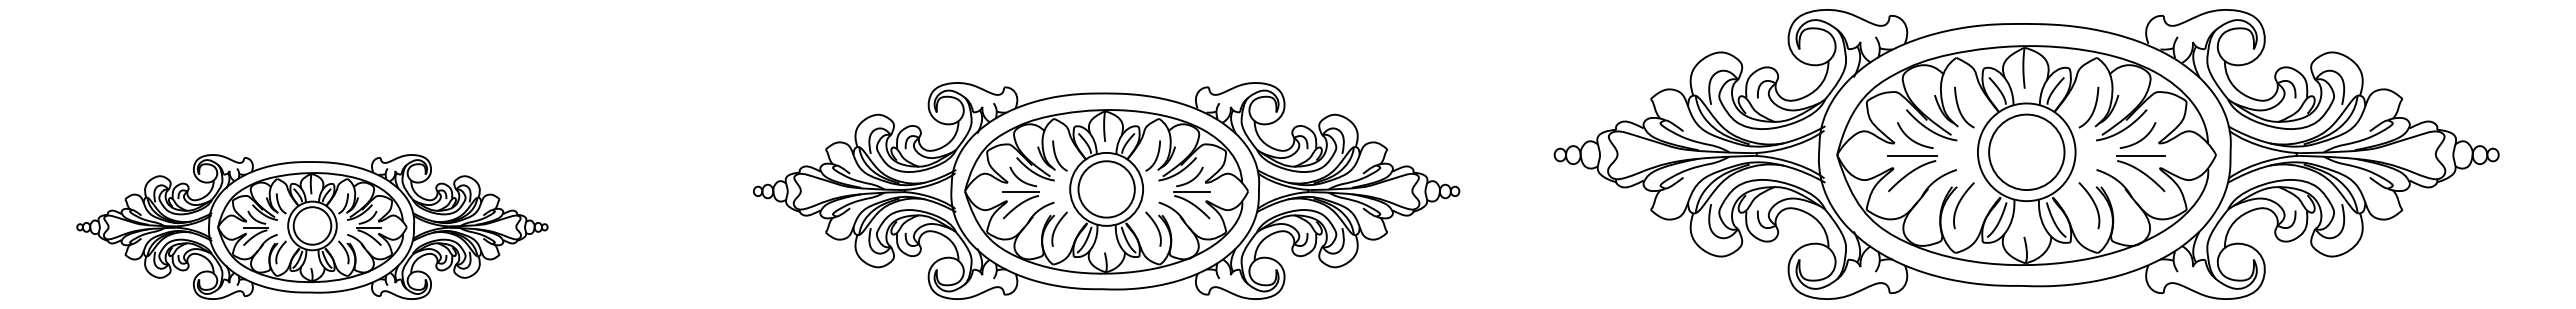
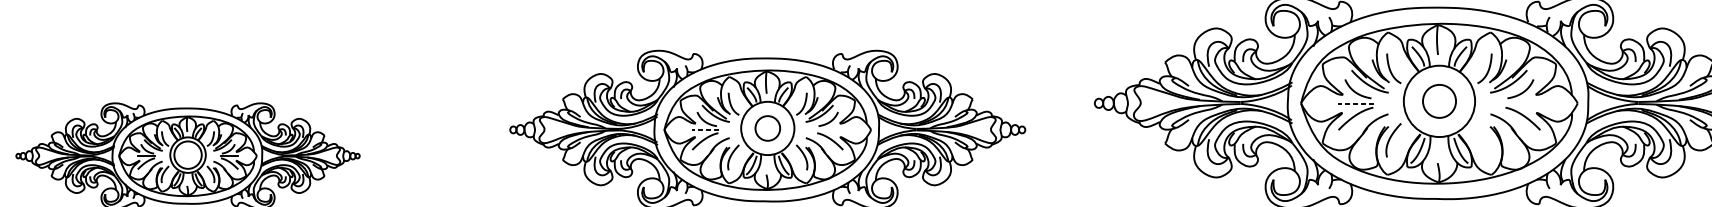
circle: (2026, 152) -> (1439, 101), size x0.6
line: (1912, 155) -> (1356, 103), solid -> dashed
line: (2140, 155) -> (1522, 103), removed
circle: (1106, 189) -> (767, 128), size x0.6
line: (1020, 191) -> (704, 129), solid -> dashed
line: (1191, 191) -> (829, 129), removed
curve: (2093, 203) -> (1488, 138), removed

